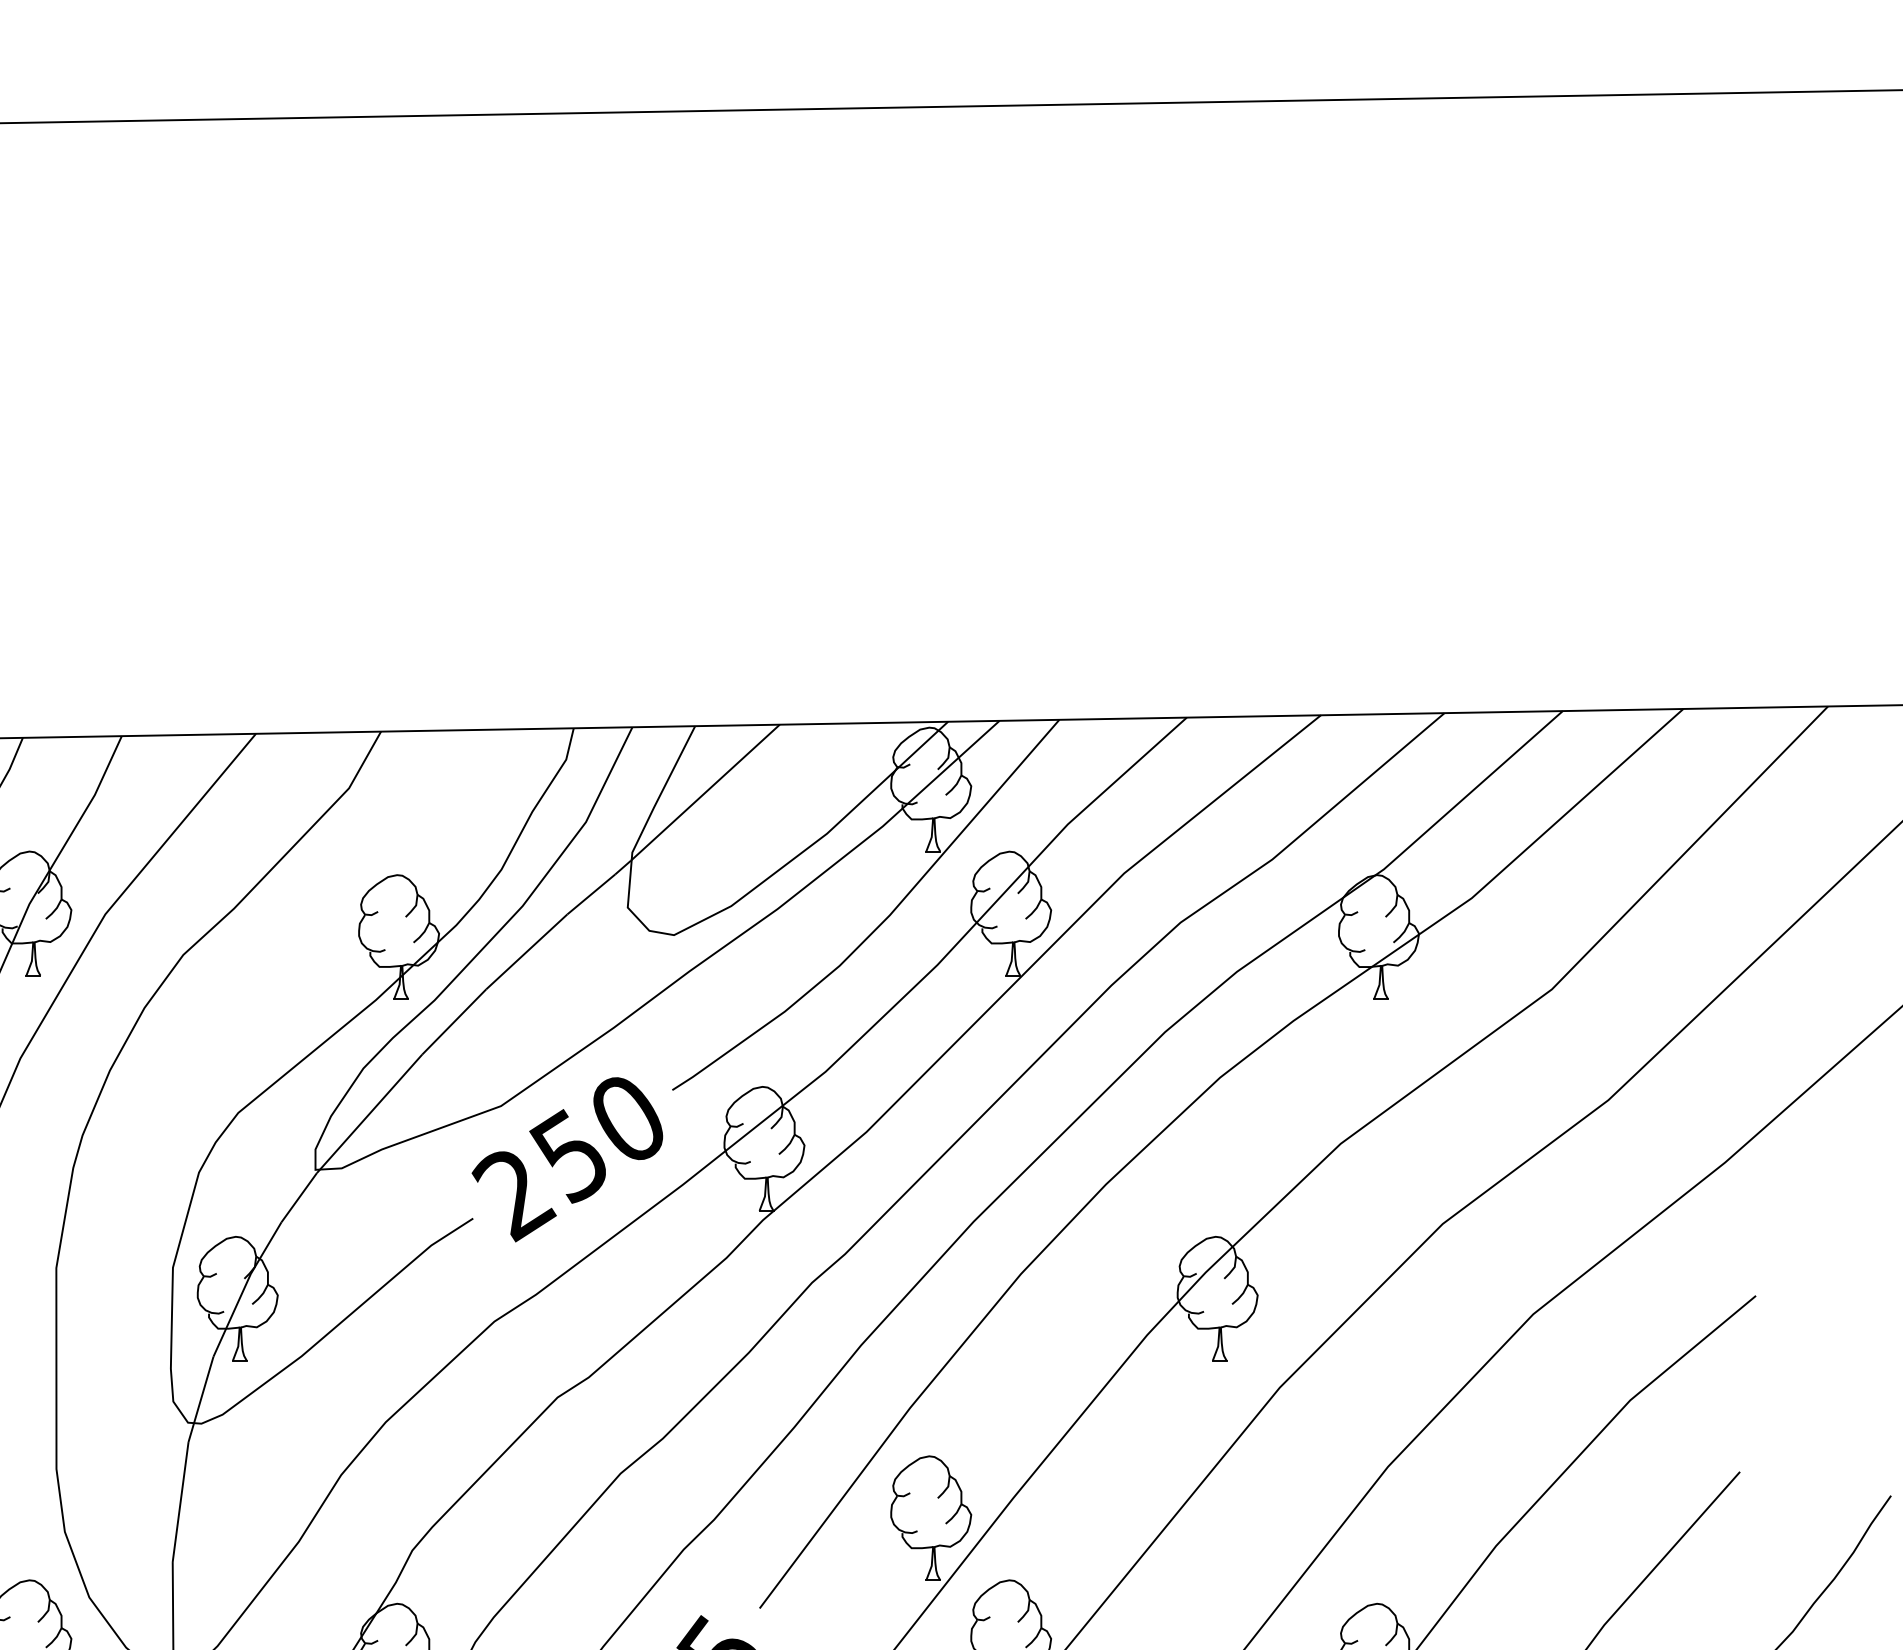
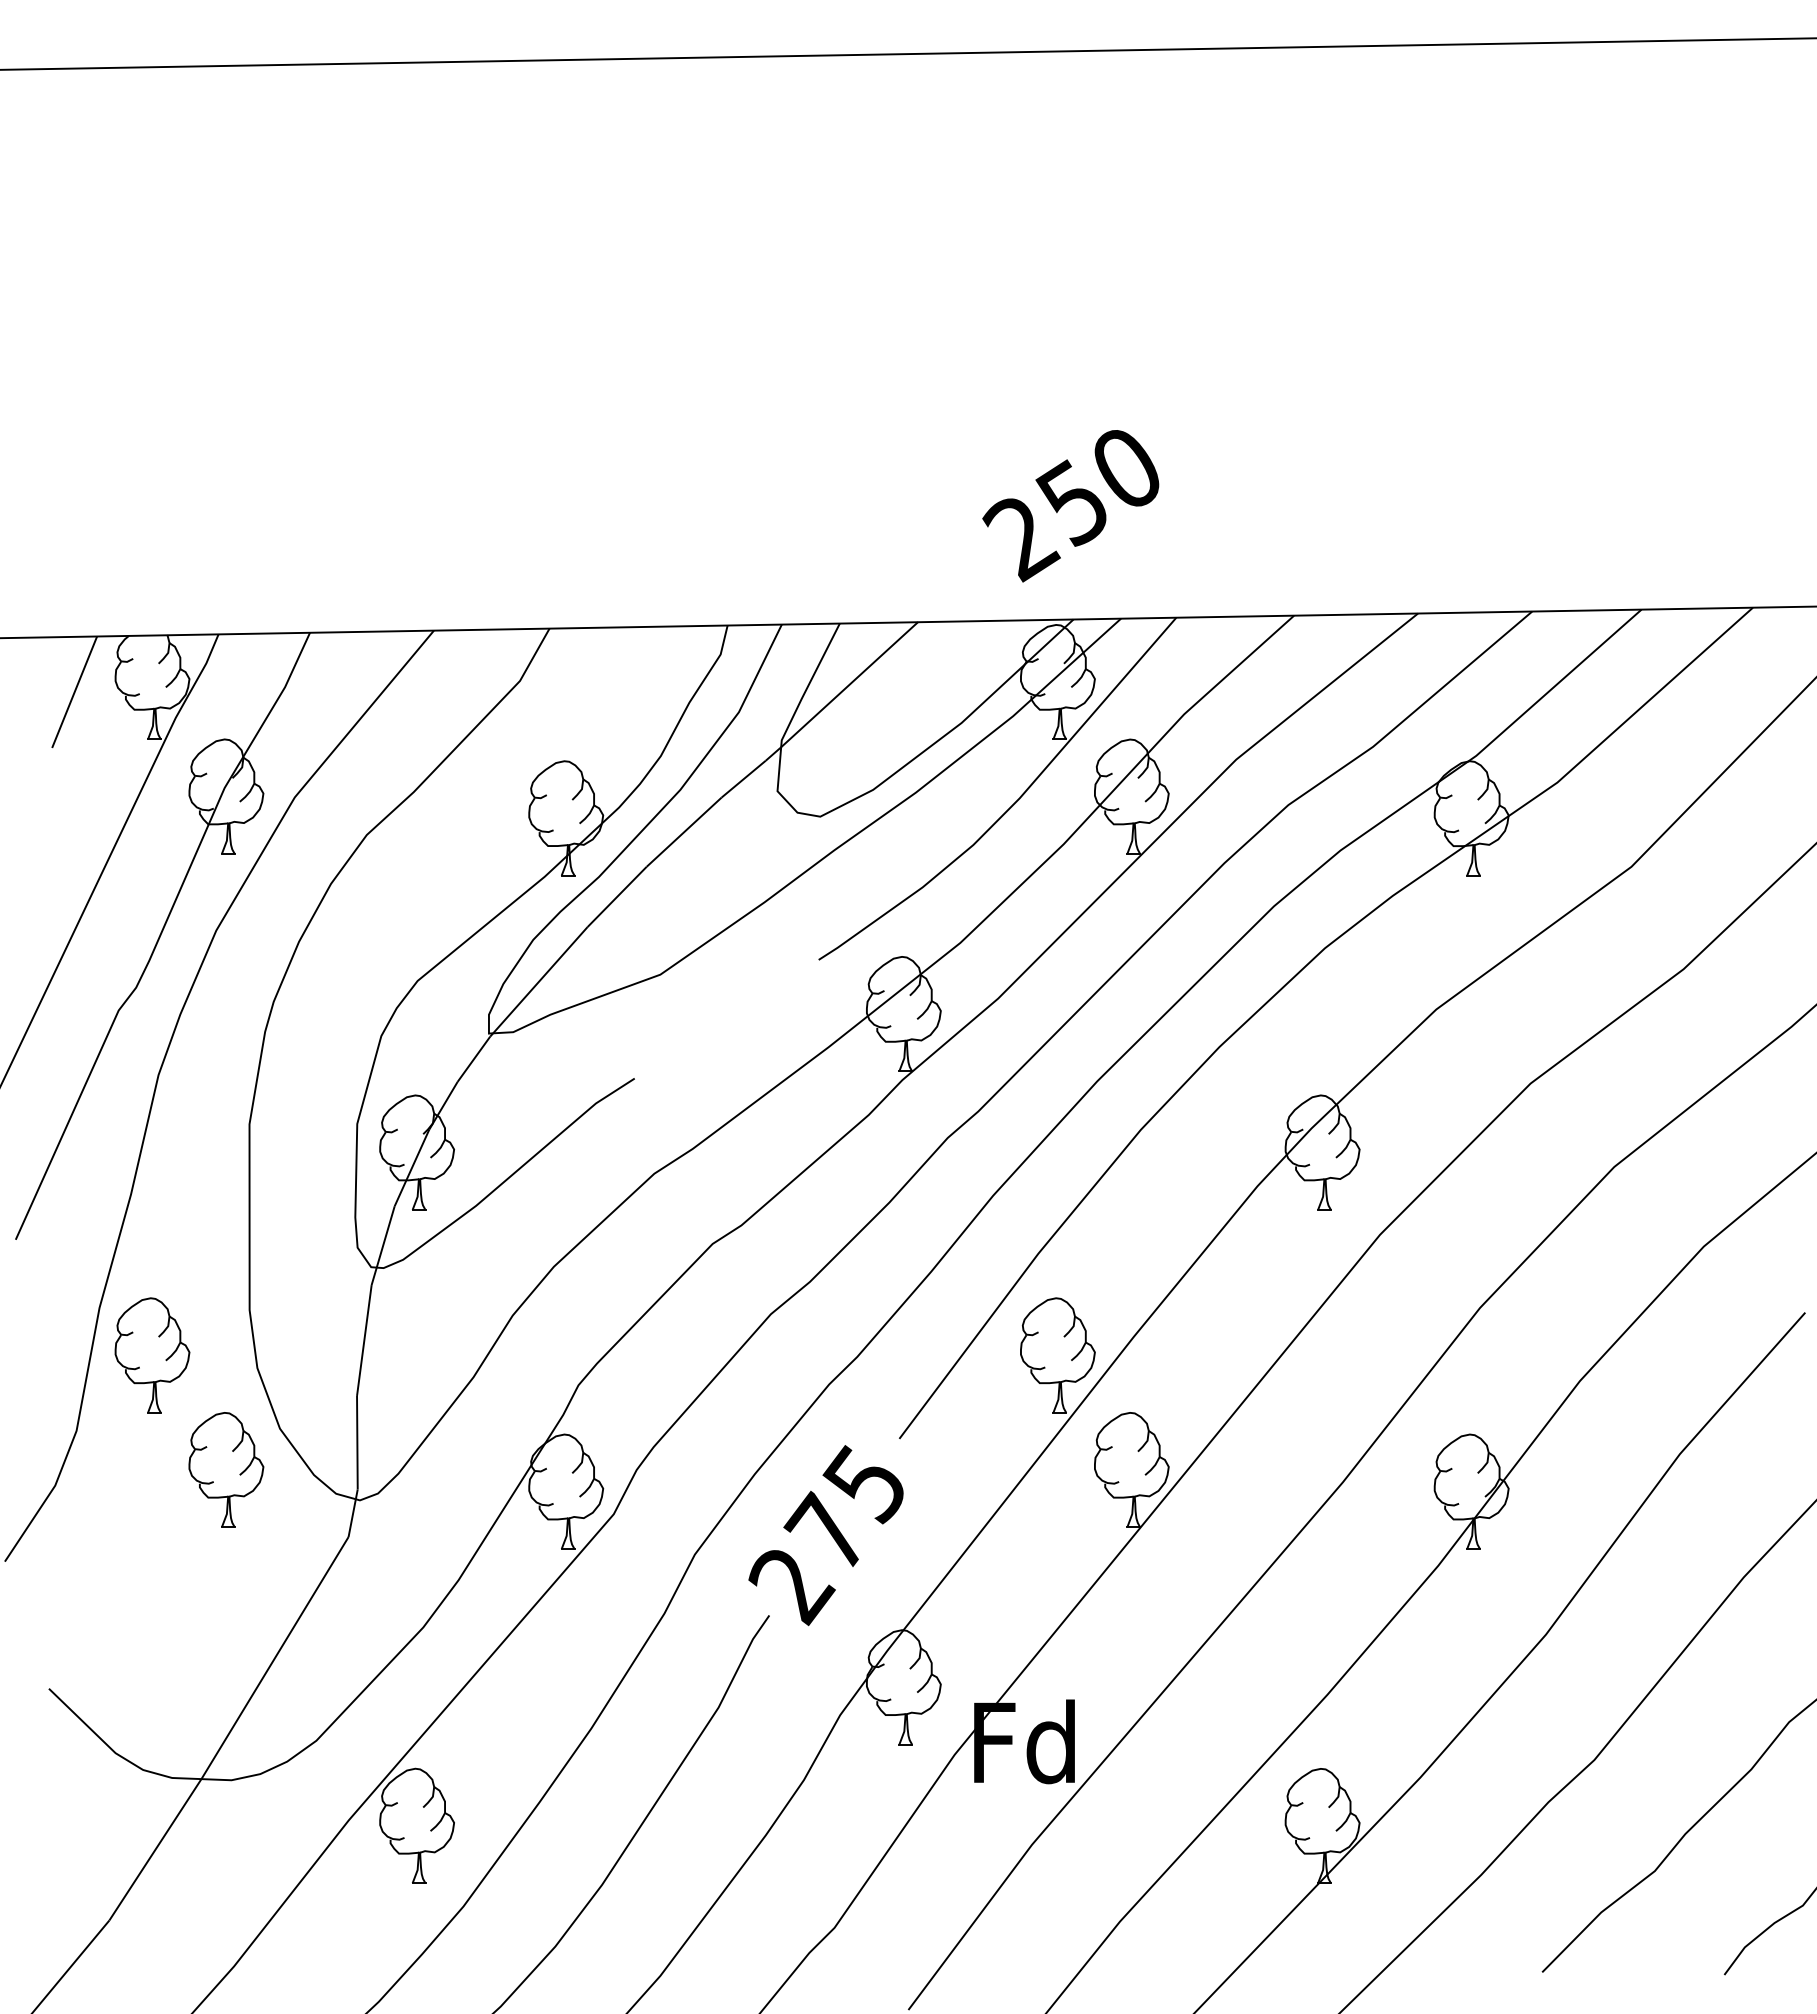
text: (567, 1160) -> (1070, 506), moved

